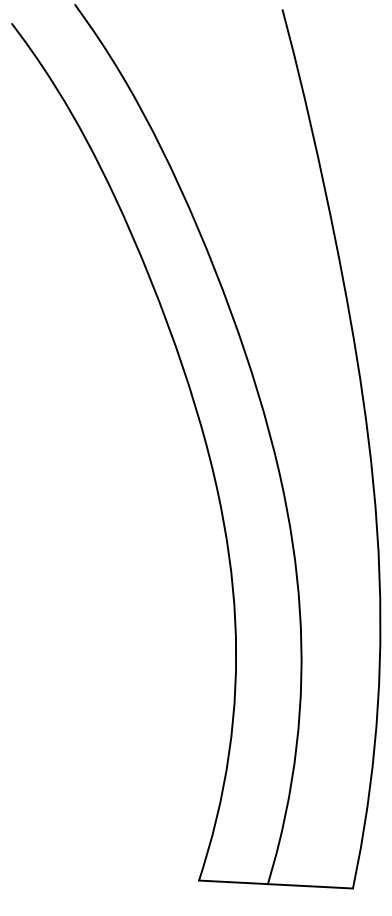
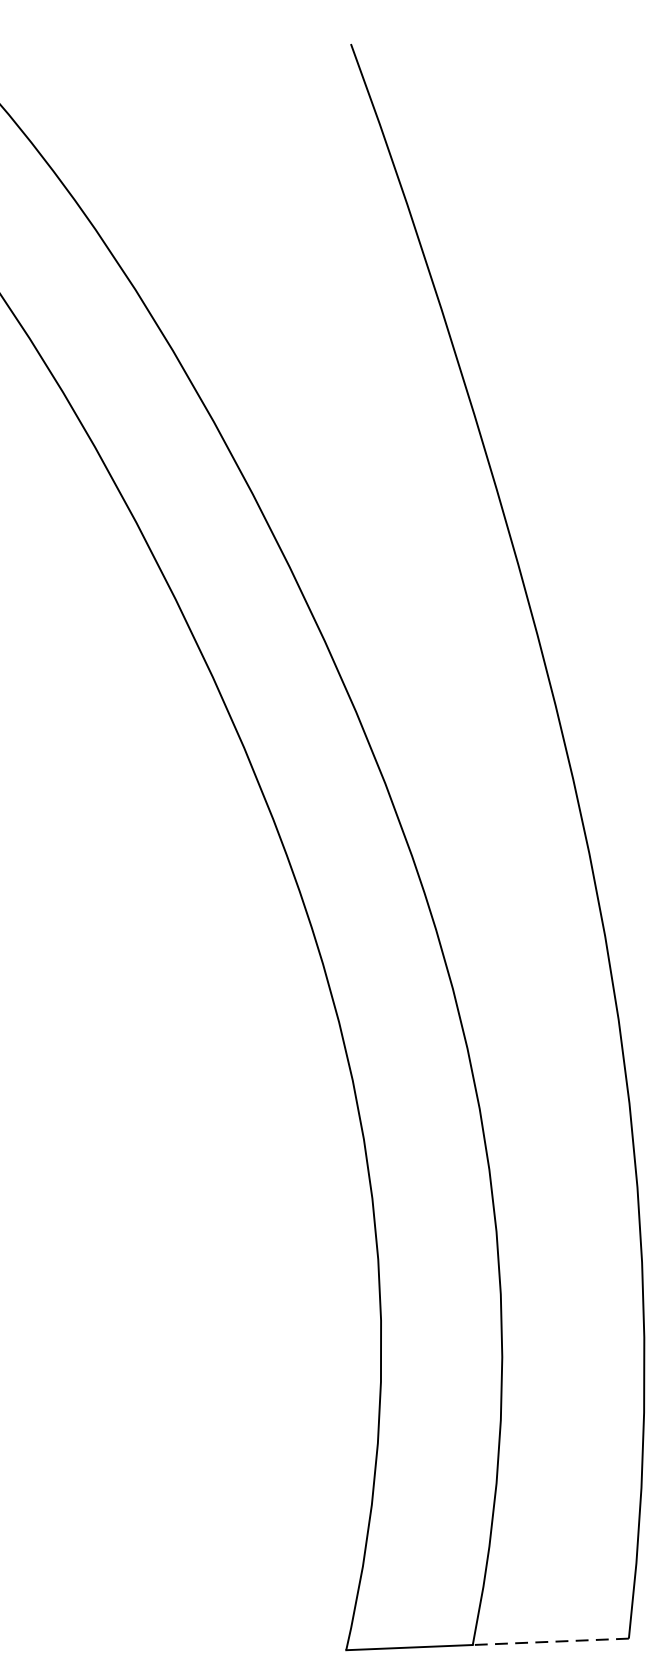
line: (310, 886) -> (550, 1642), solid -> dashed

